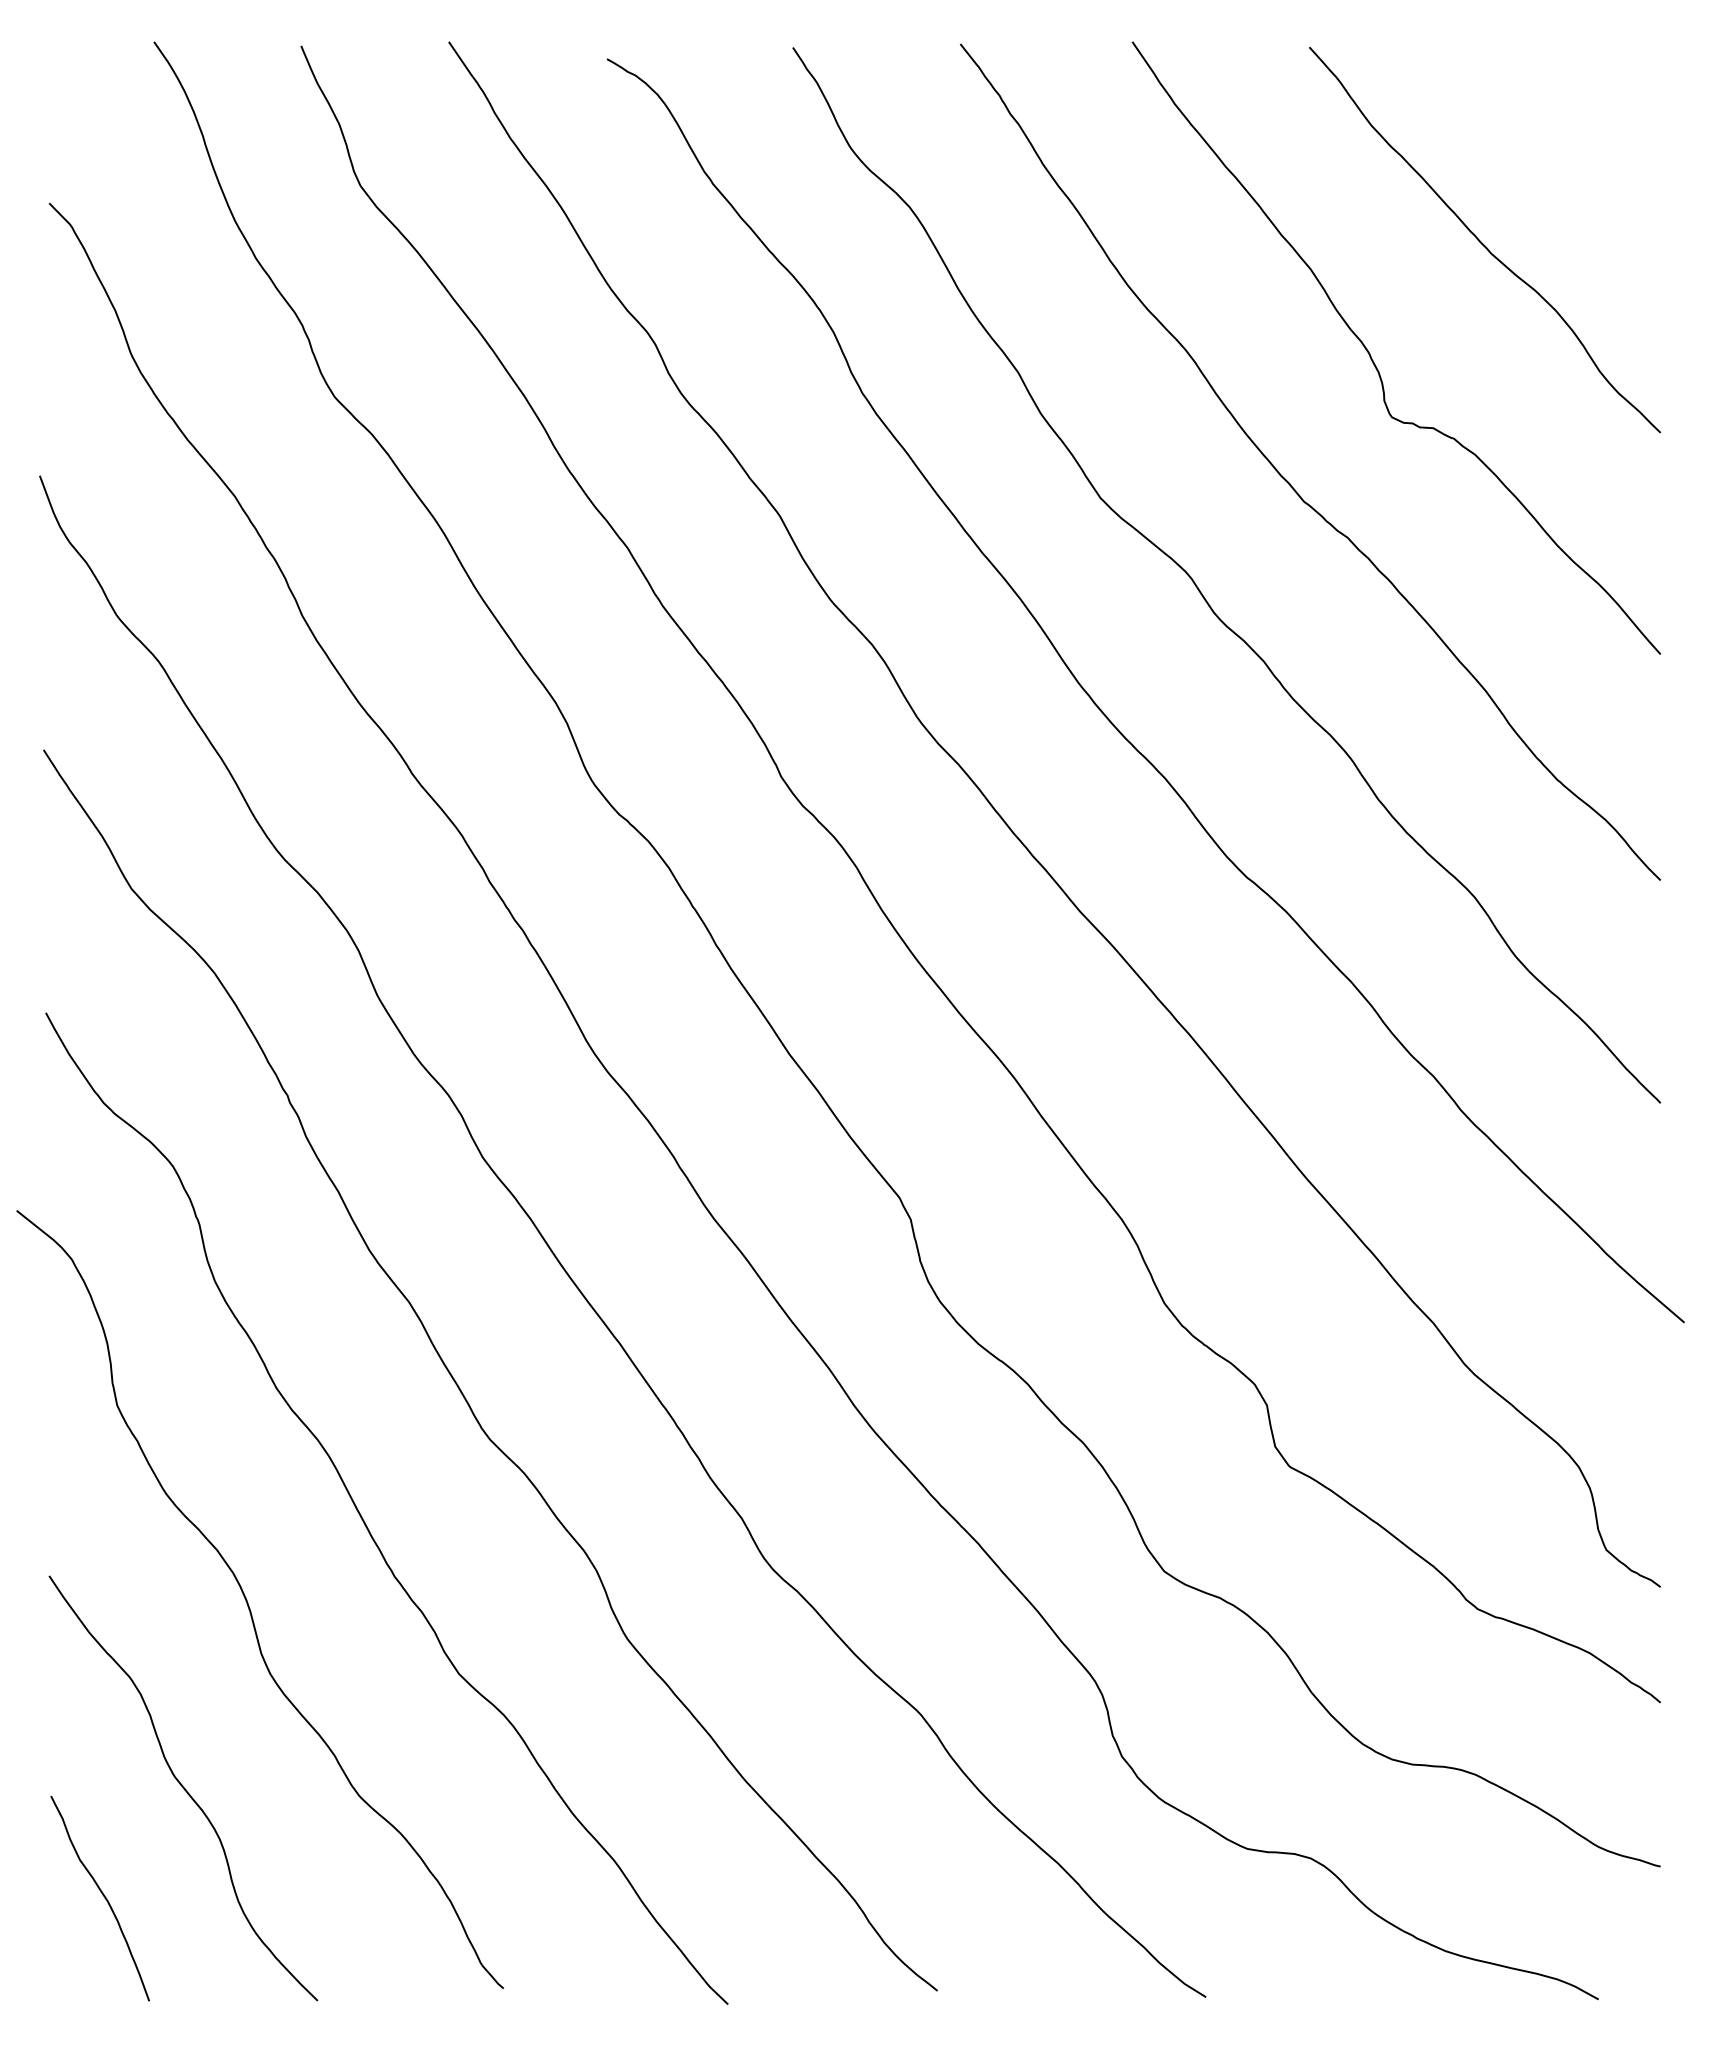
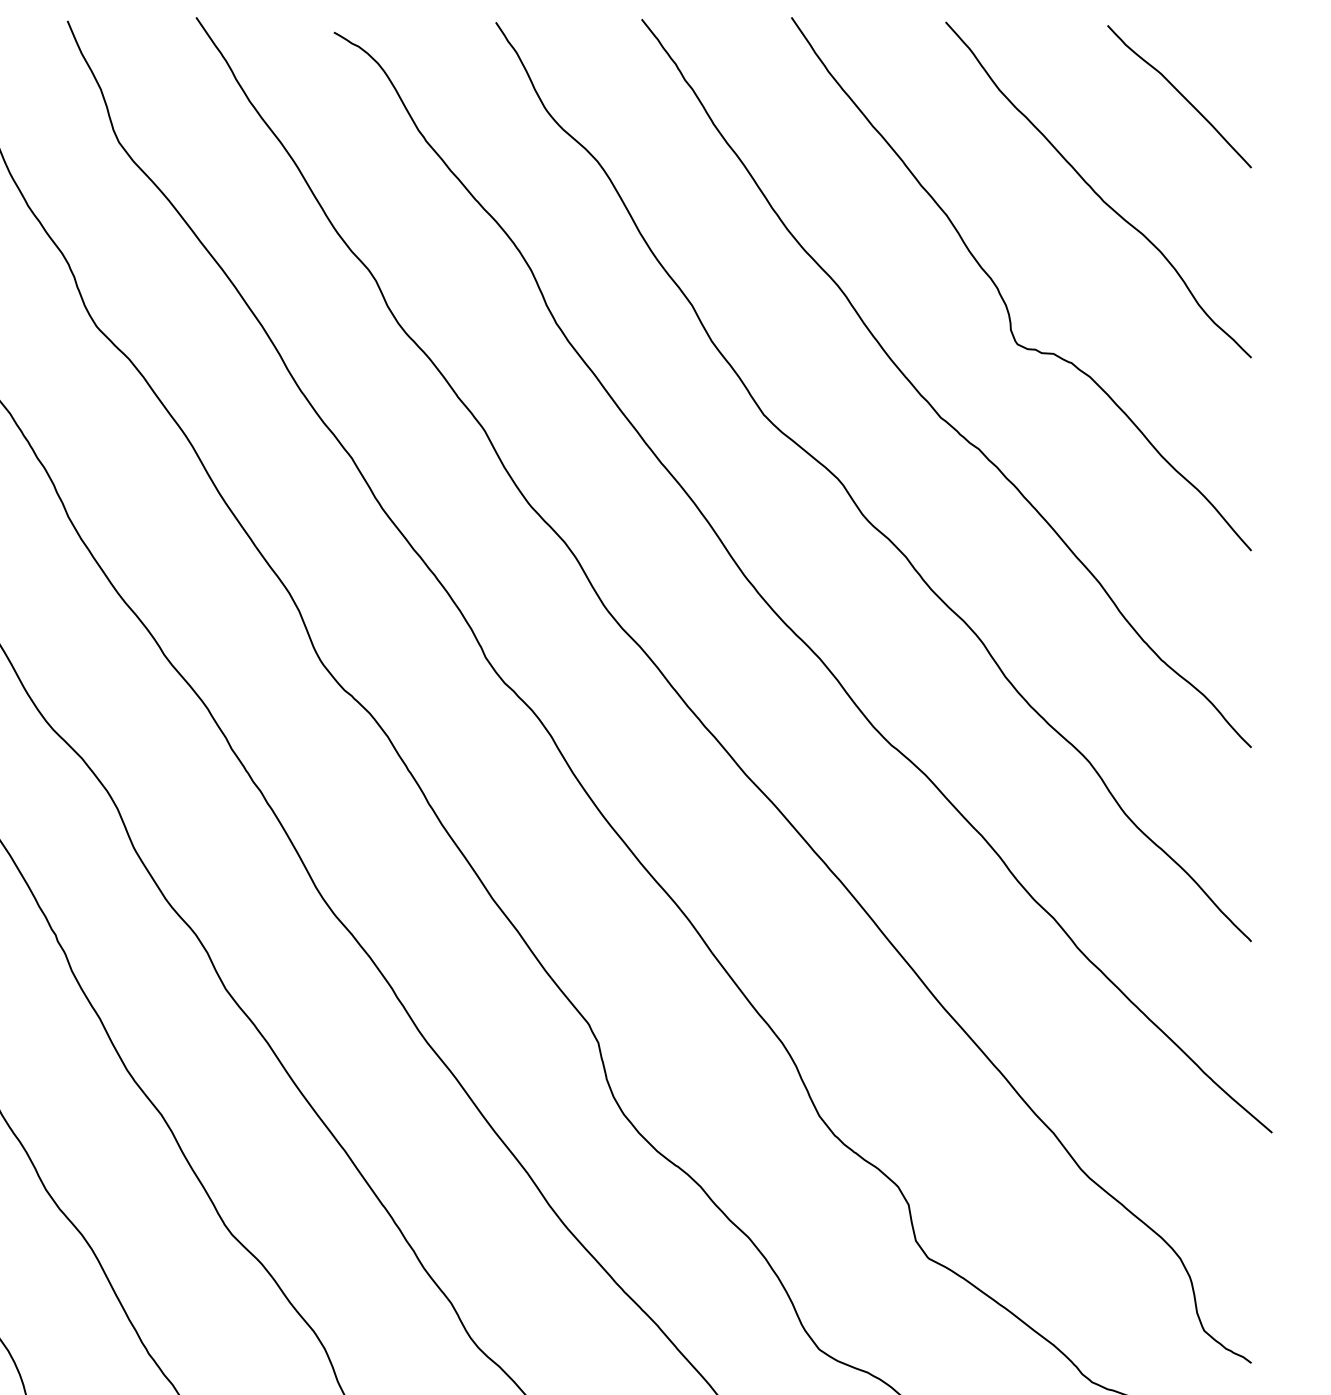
curve: (1578, 130) -> (1179, 94), added

